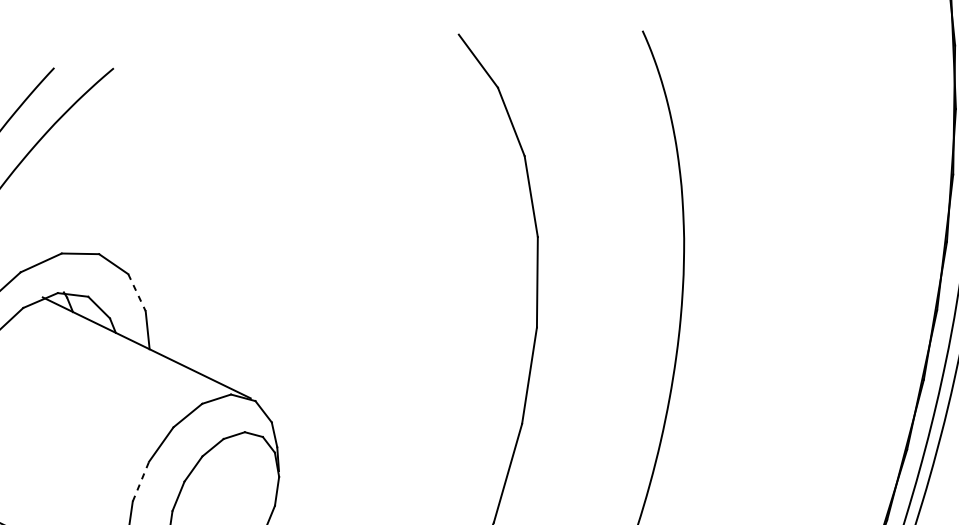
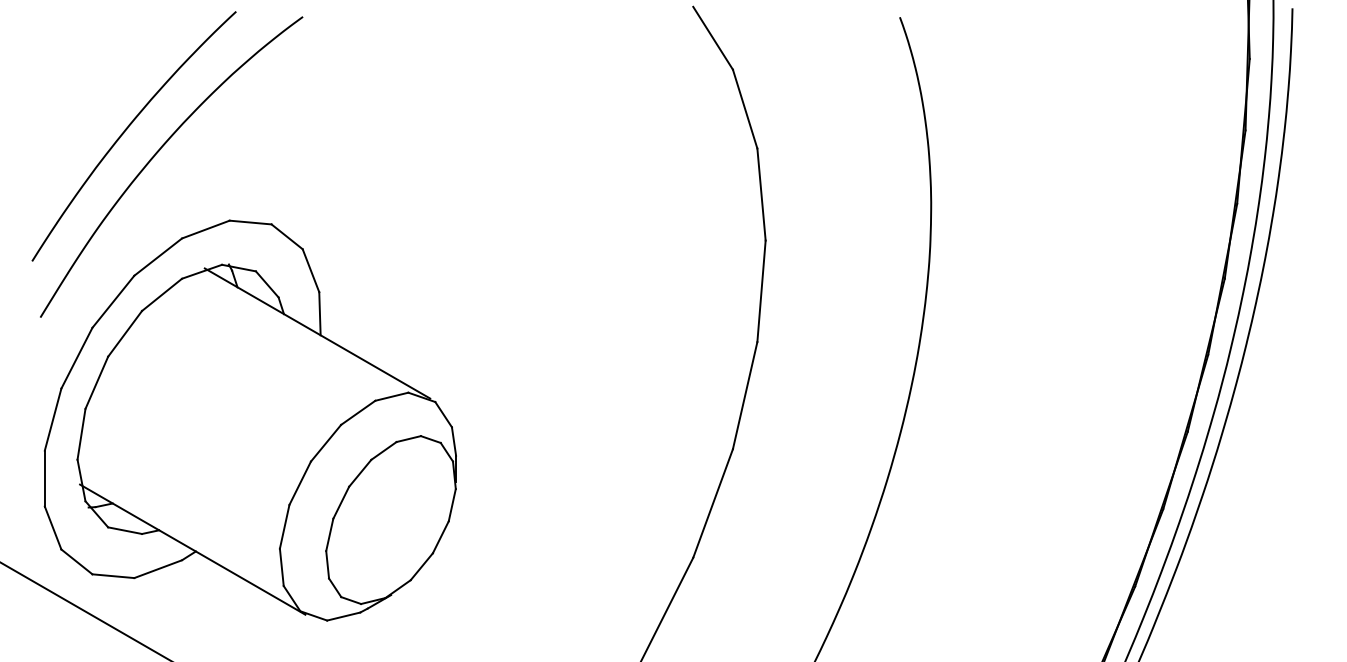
line: (137, 293) -> (311, 271), dashed -> solid
line: (141, 480) -> (300, 482), dashed -> solid

